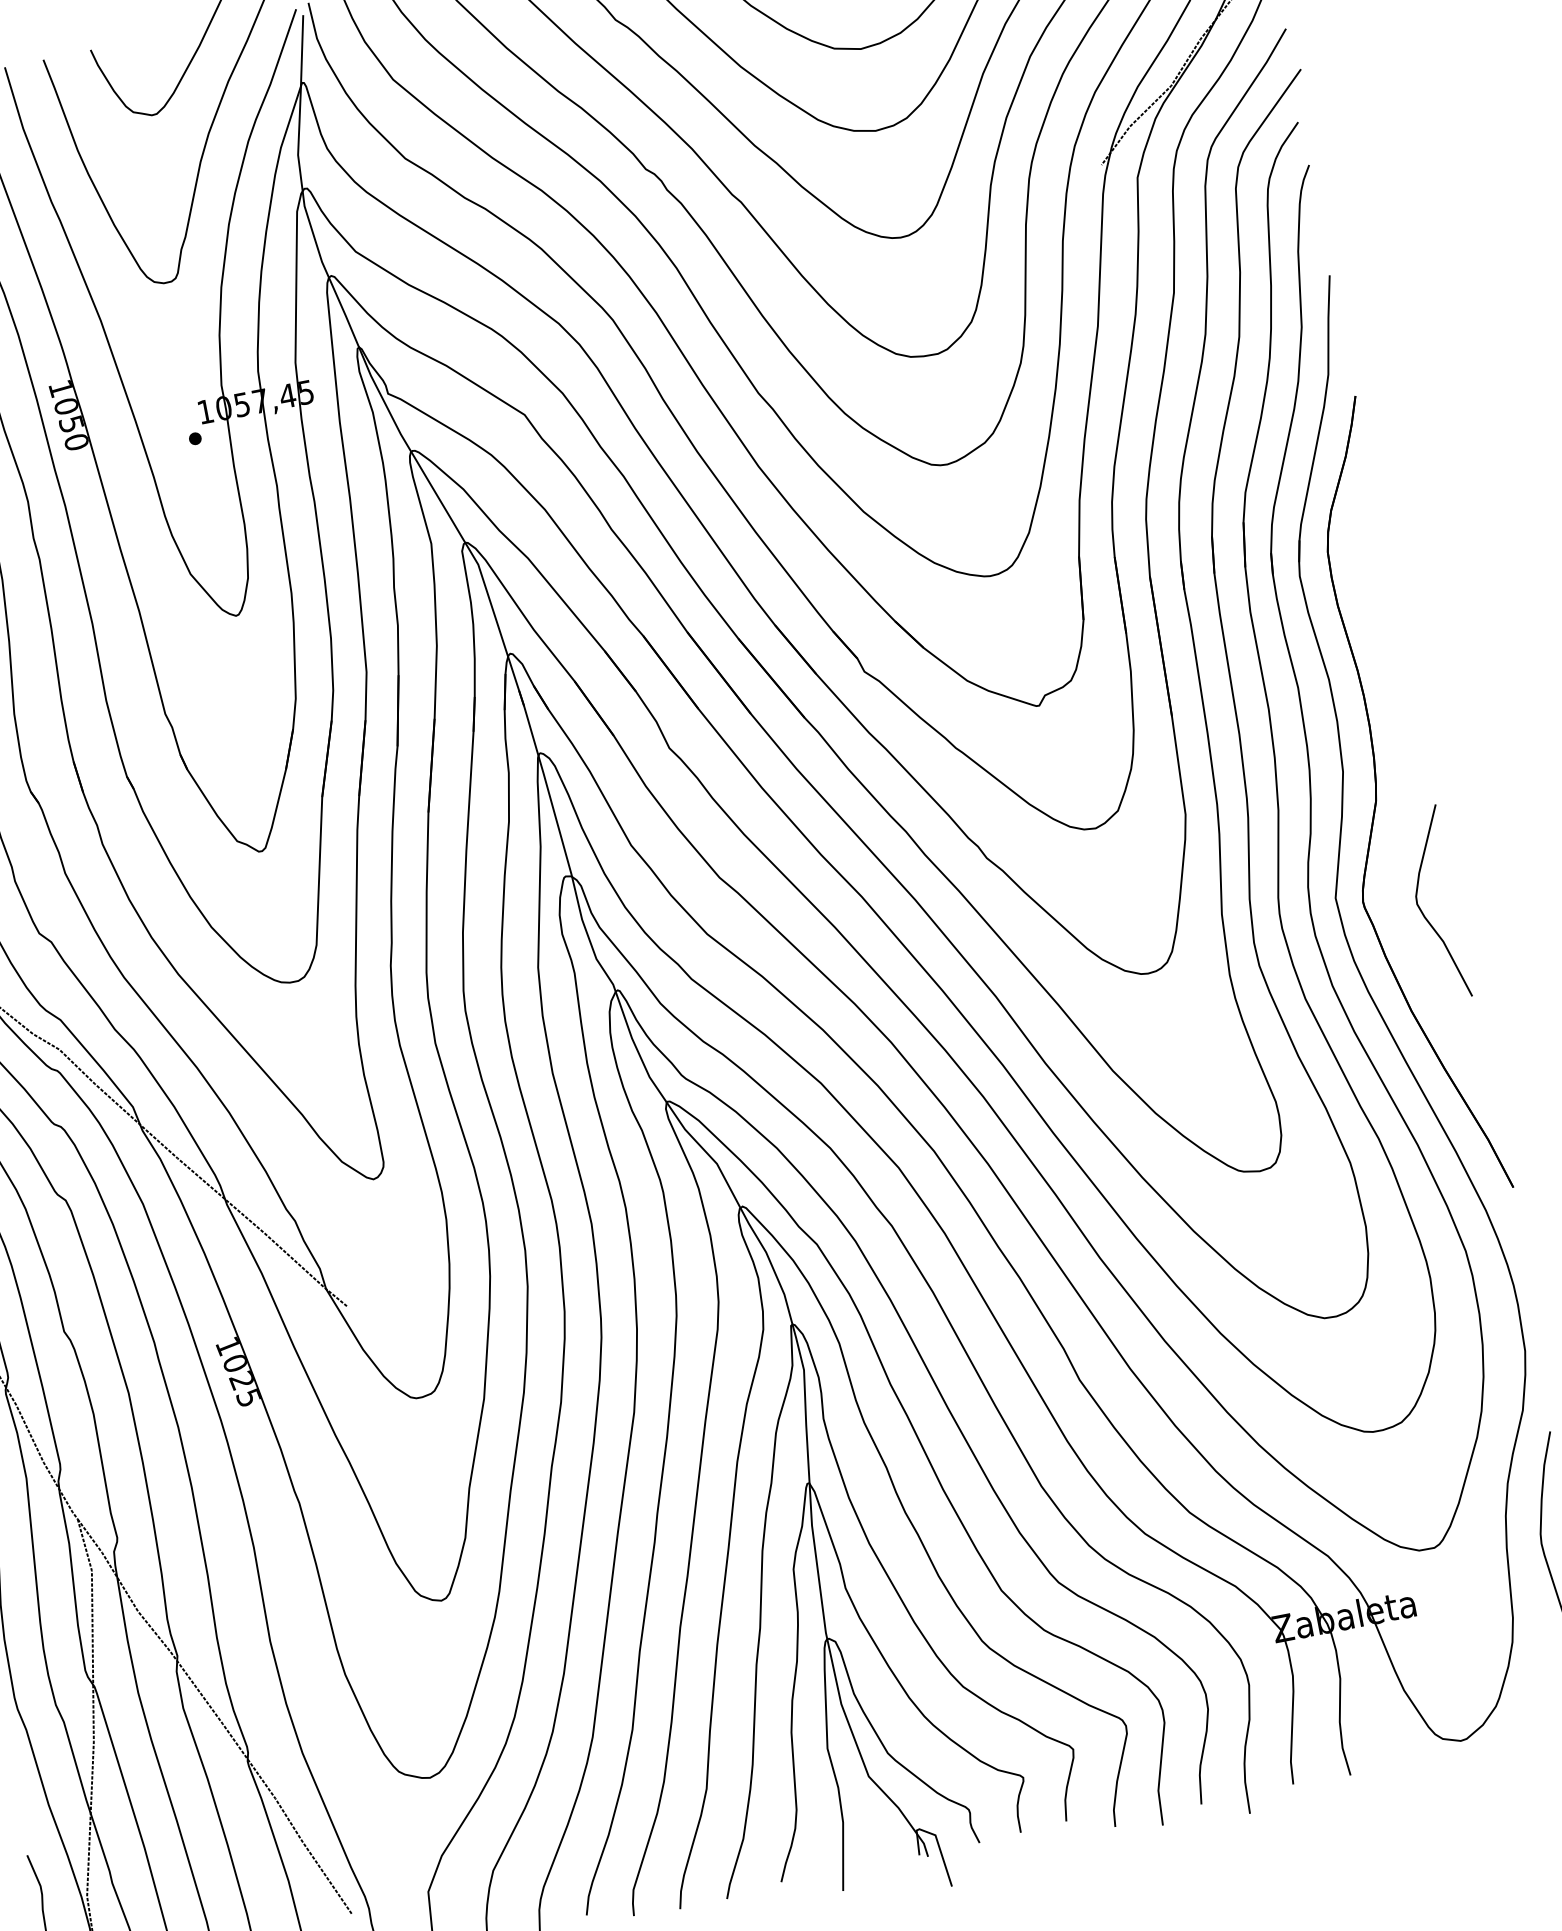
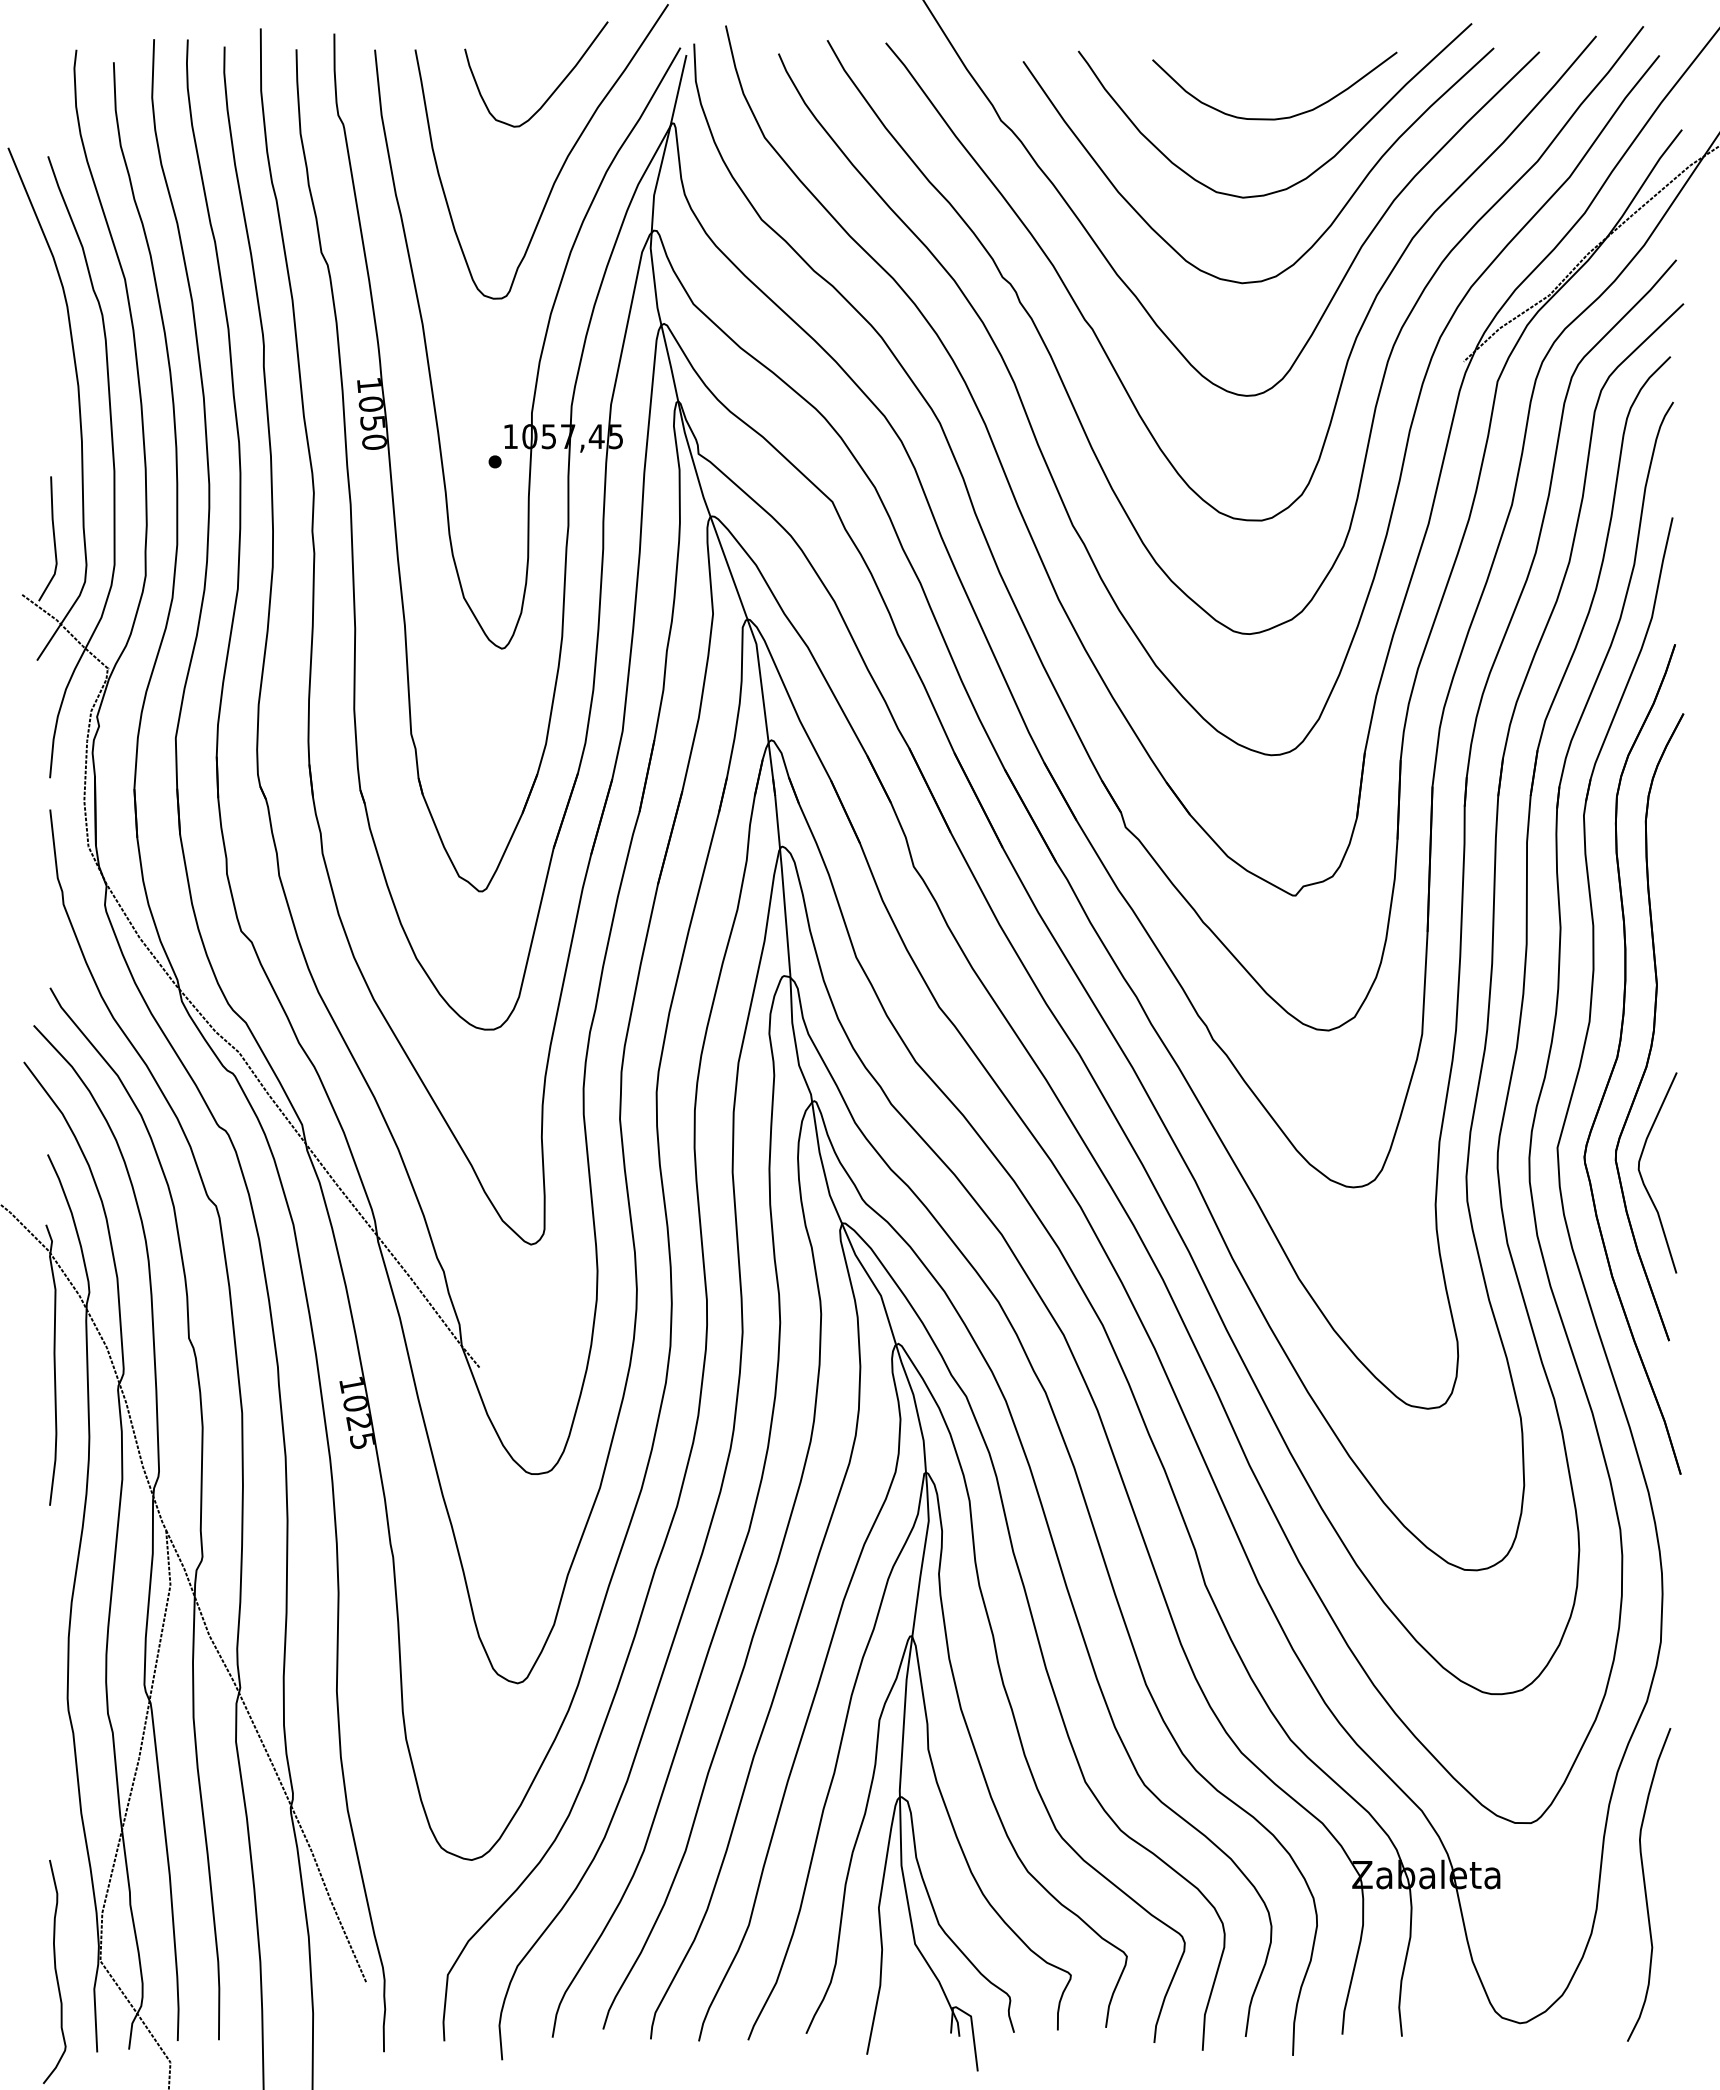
part: (1401, 766) -> (1649, 1027), added

